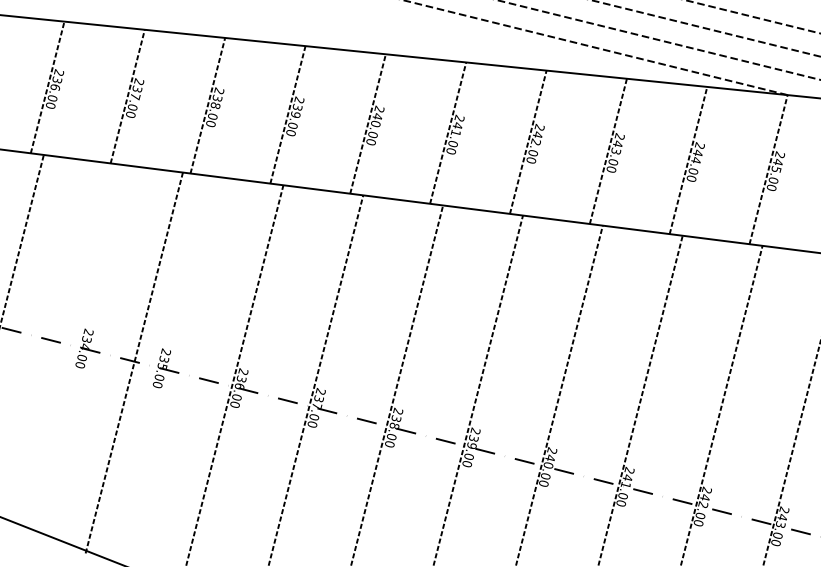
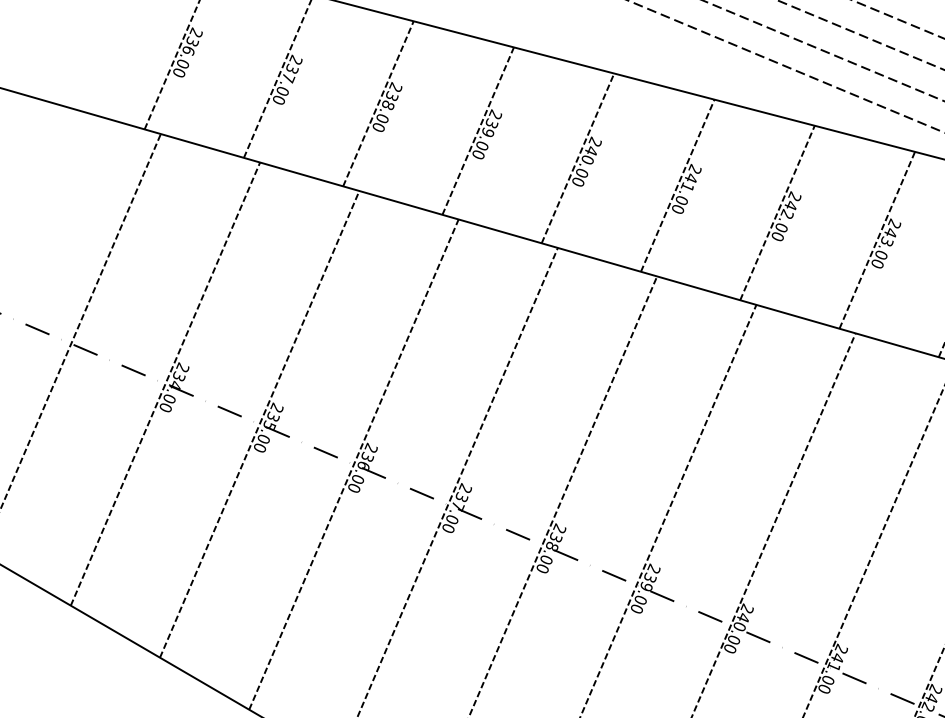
line: (76, 346) -> (164, 383), added
line: (134, 361) -> (259, 423), moved

